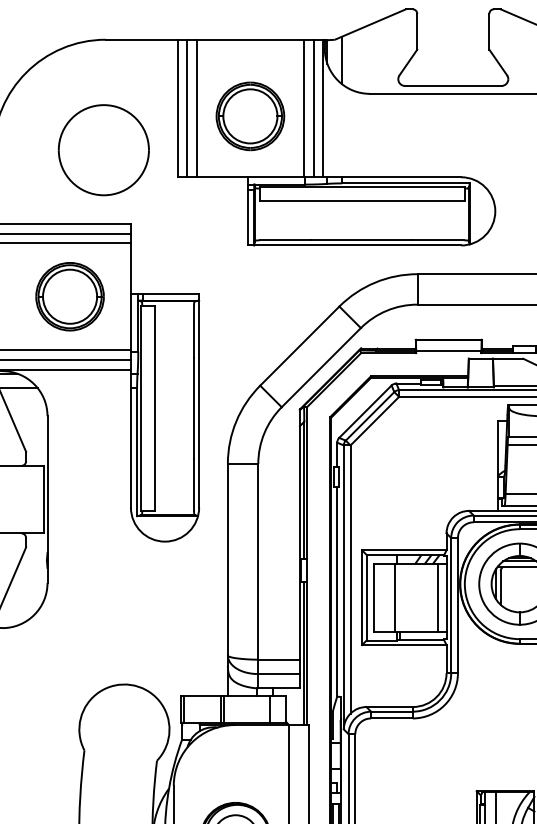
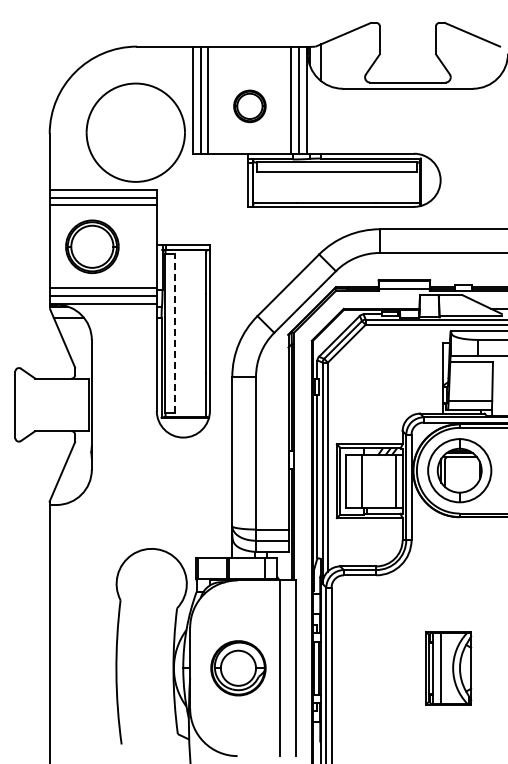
part: (249, 116) -> (249, 106), size x0.6
part: (103, 149) -> (135, 132), size x1.4
part: (70, 296) -> (92, 246), moved
line: (154, 408) -> (175, 333), solid -> dashed

